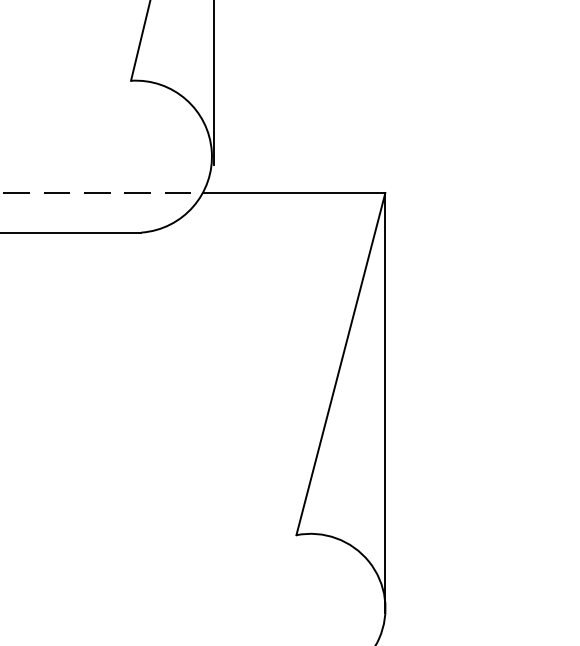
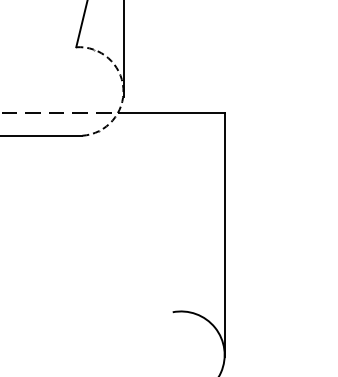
arc: (211, 151) -> (123, 88), solid -> dashed
line: (340, 364) -> (198, 212), removed

